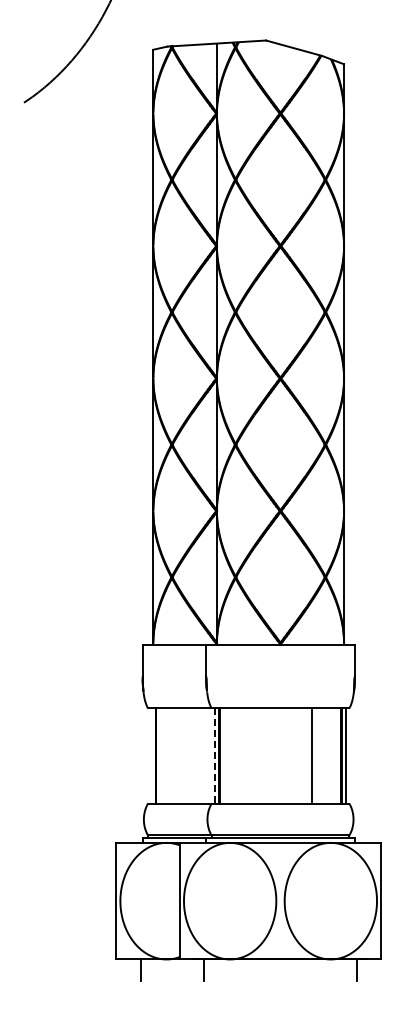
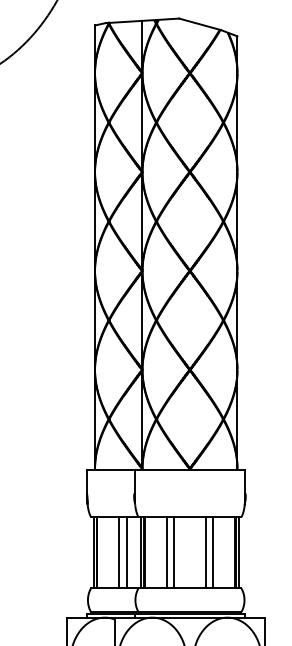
line: (151, 755) -> (93, 552), added
line: (185, 755) -> (119, 552), added
line: (195, 755) -> (126, 552), added
line: (214, 755) -> (140, 552), dashed -> solid
line: (249, 755) -> (166, 552), added
line: (259, 755) -> (174, 552), added
line: (301, 755) -> (205, 552), added

